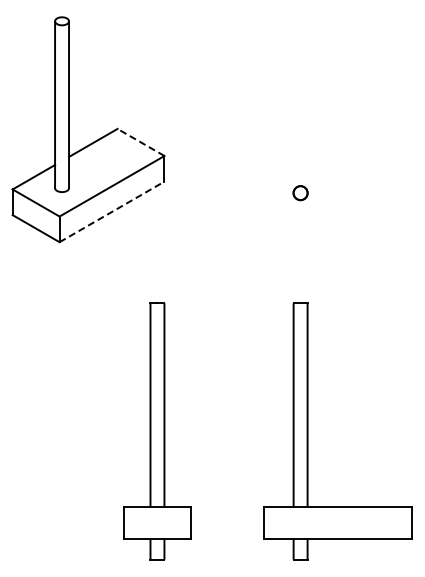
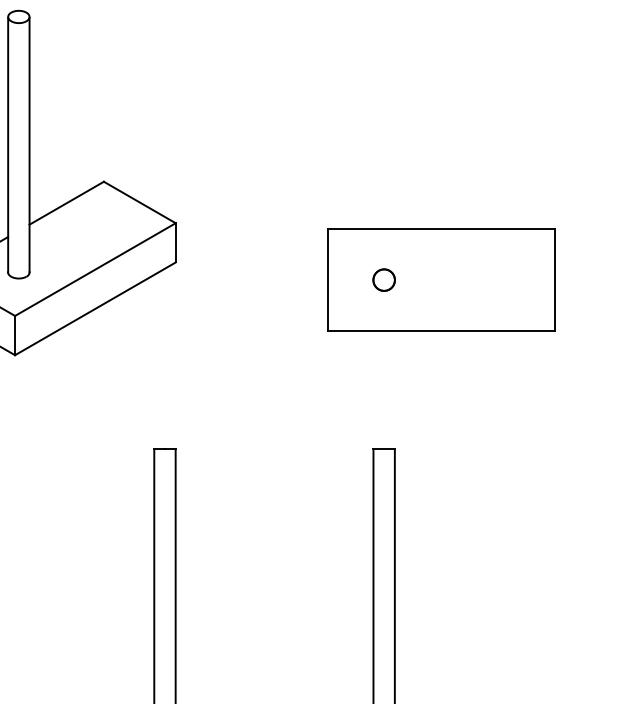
line: (140, 142) -> (138, 202), dashed -> solid
part: (337, 192) -> (440, 279), added
line: (112, 211) -> (96, 308), dashed -> solid

